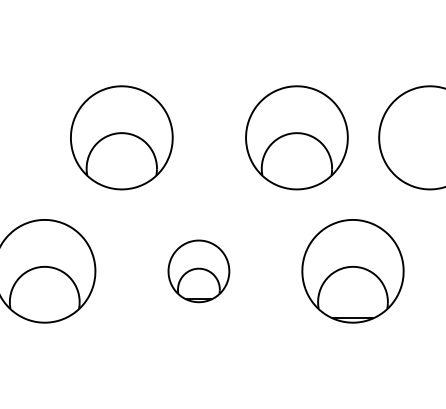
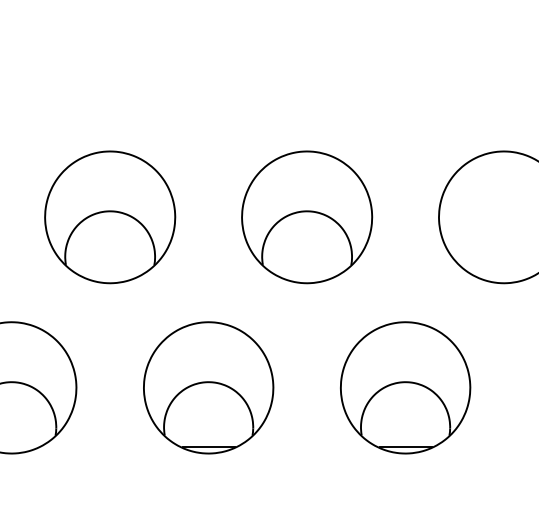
part: (296, 137) -> (306, 216), moved
part: (198, 271) -> (208, 388), size x1.67

